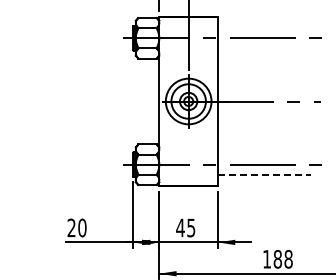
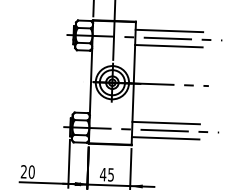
line: (264, 27) -> (169, 30), added
line: (264, 48) -> (168, 46), added
line: (264, 154) -> (166, 123), added
line: (264, 175) -> (165, 138), dashed -> solid

